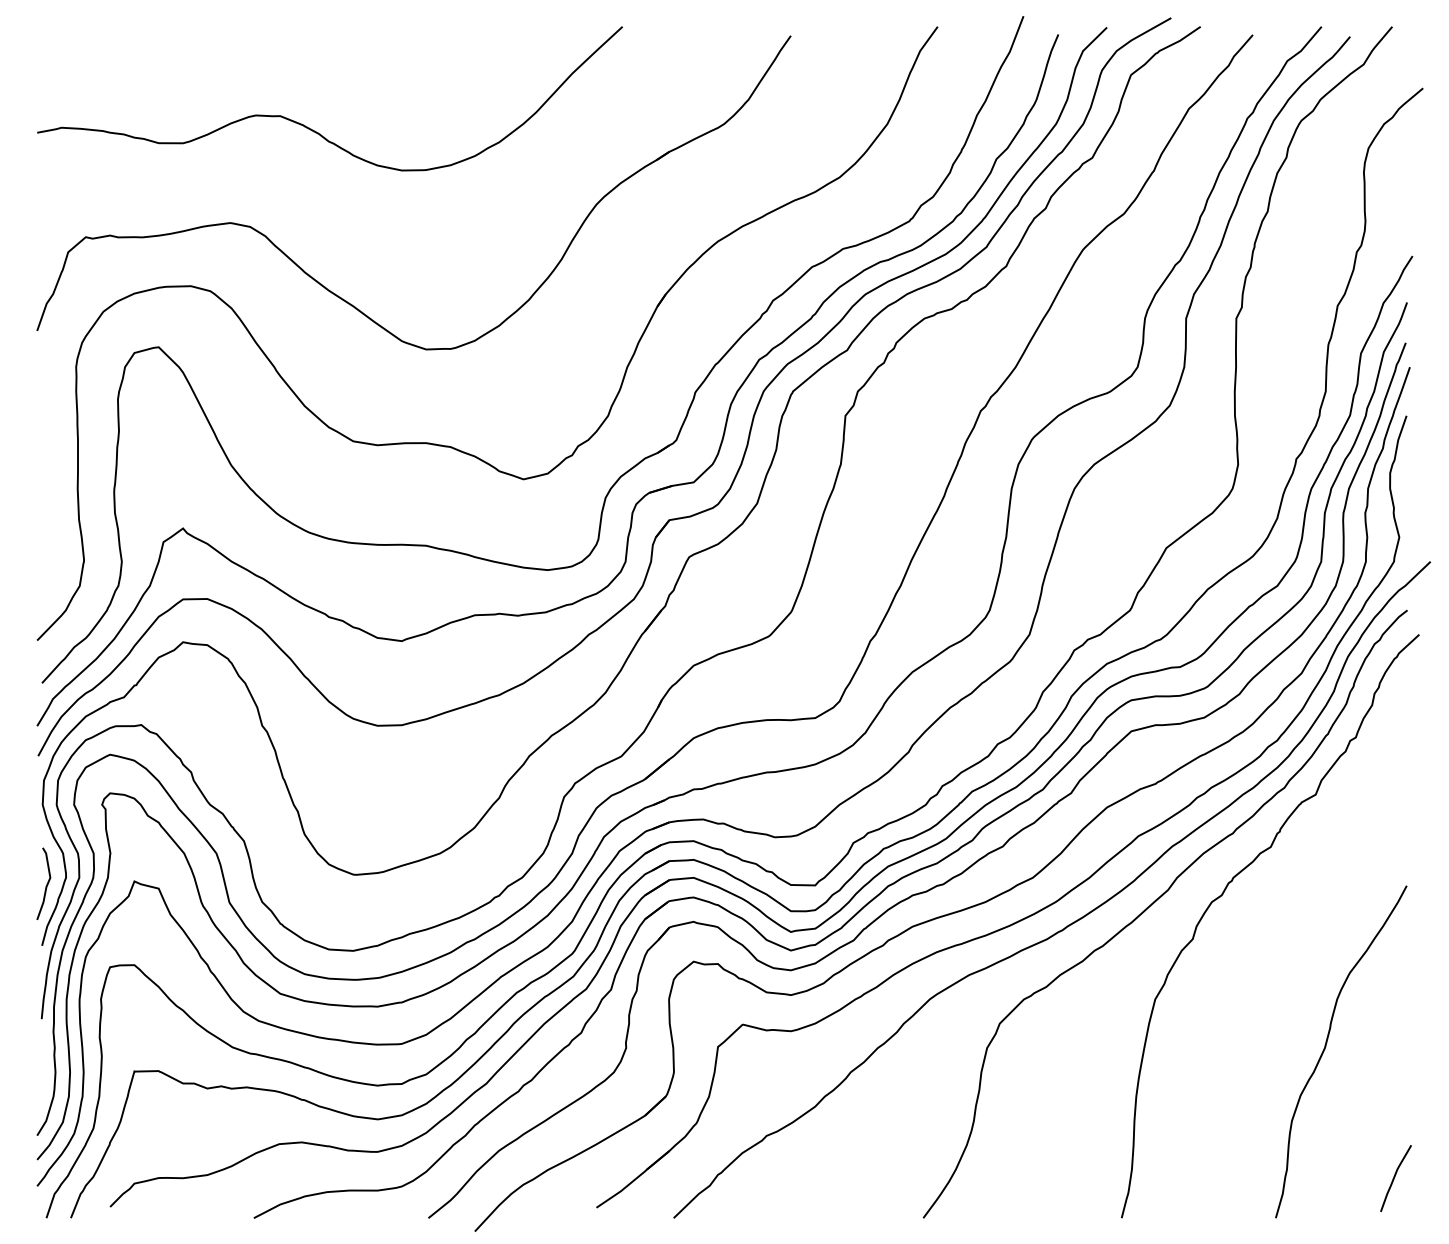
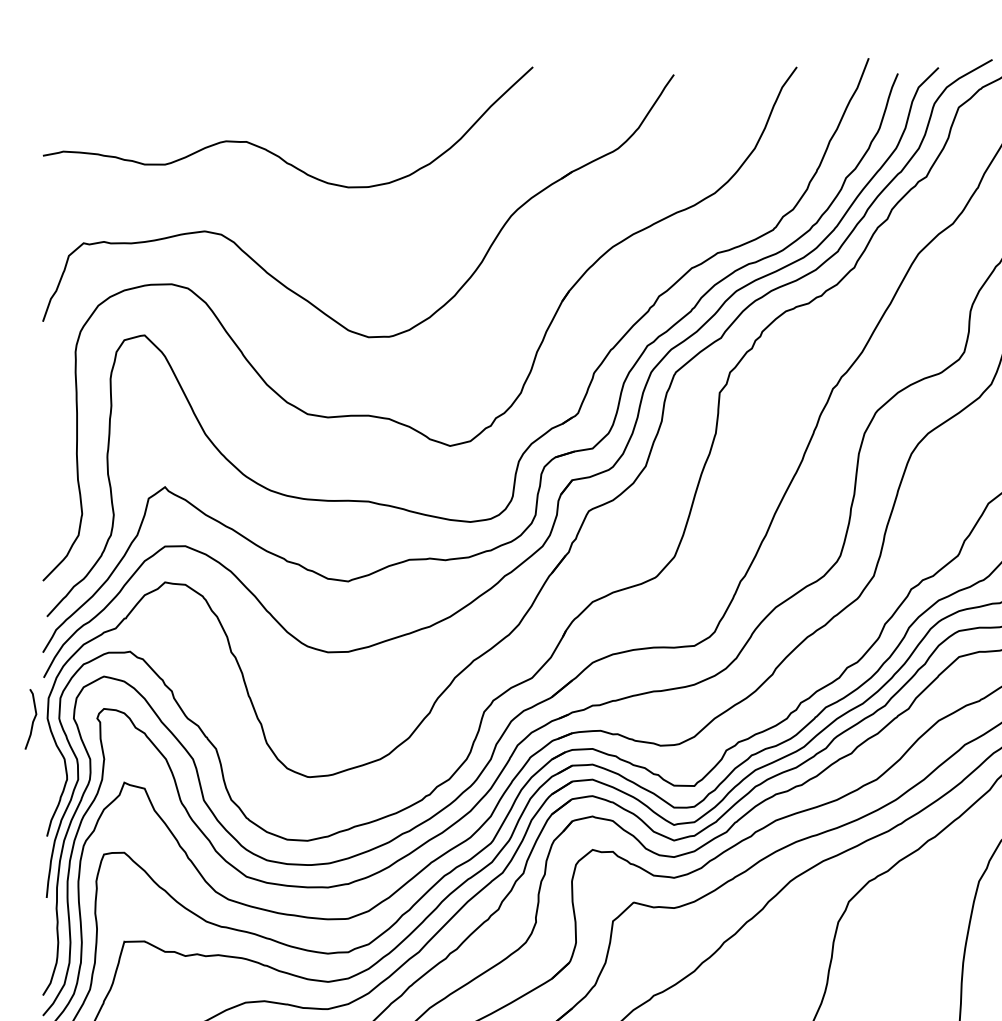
curve: (46, 884) -> (33, 719), moved

